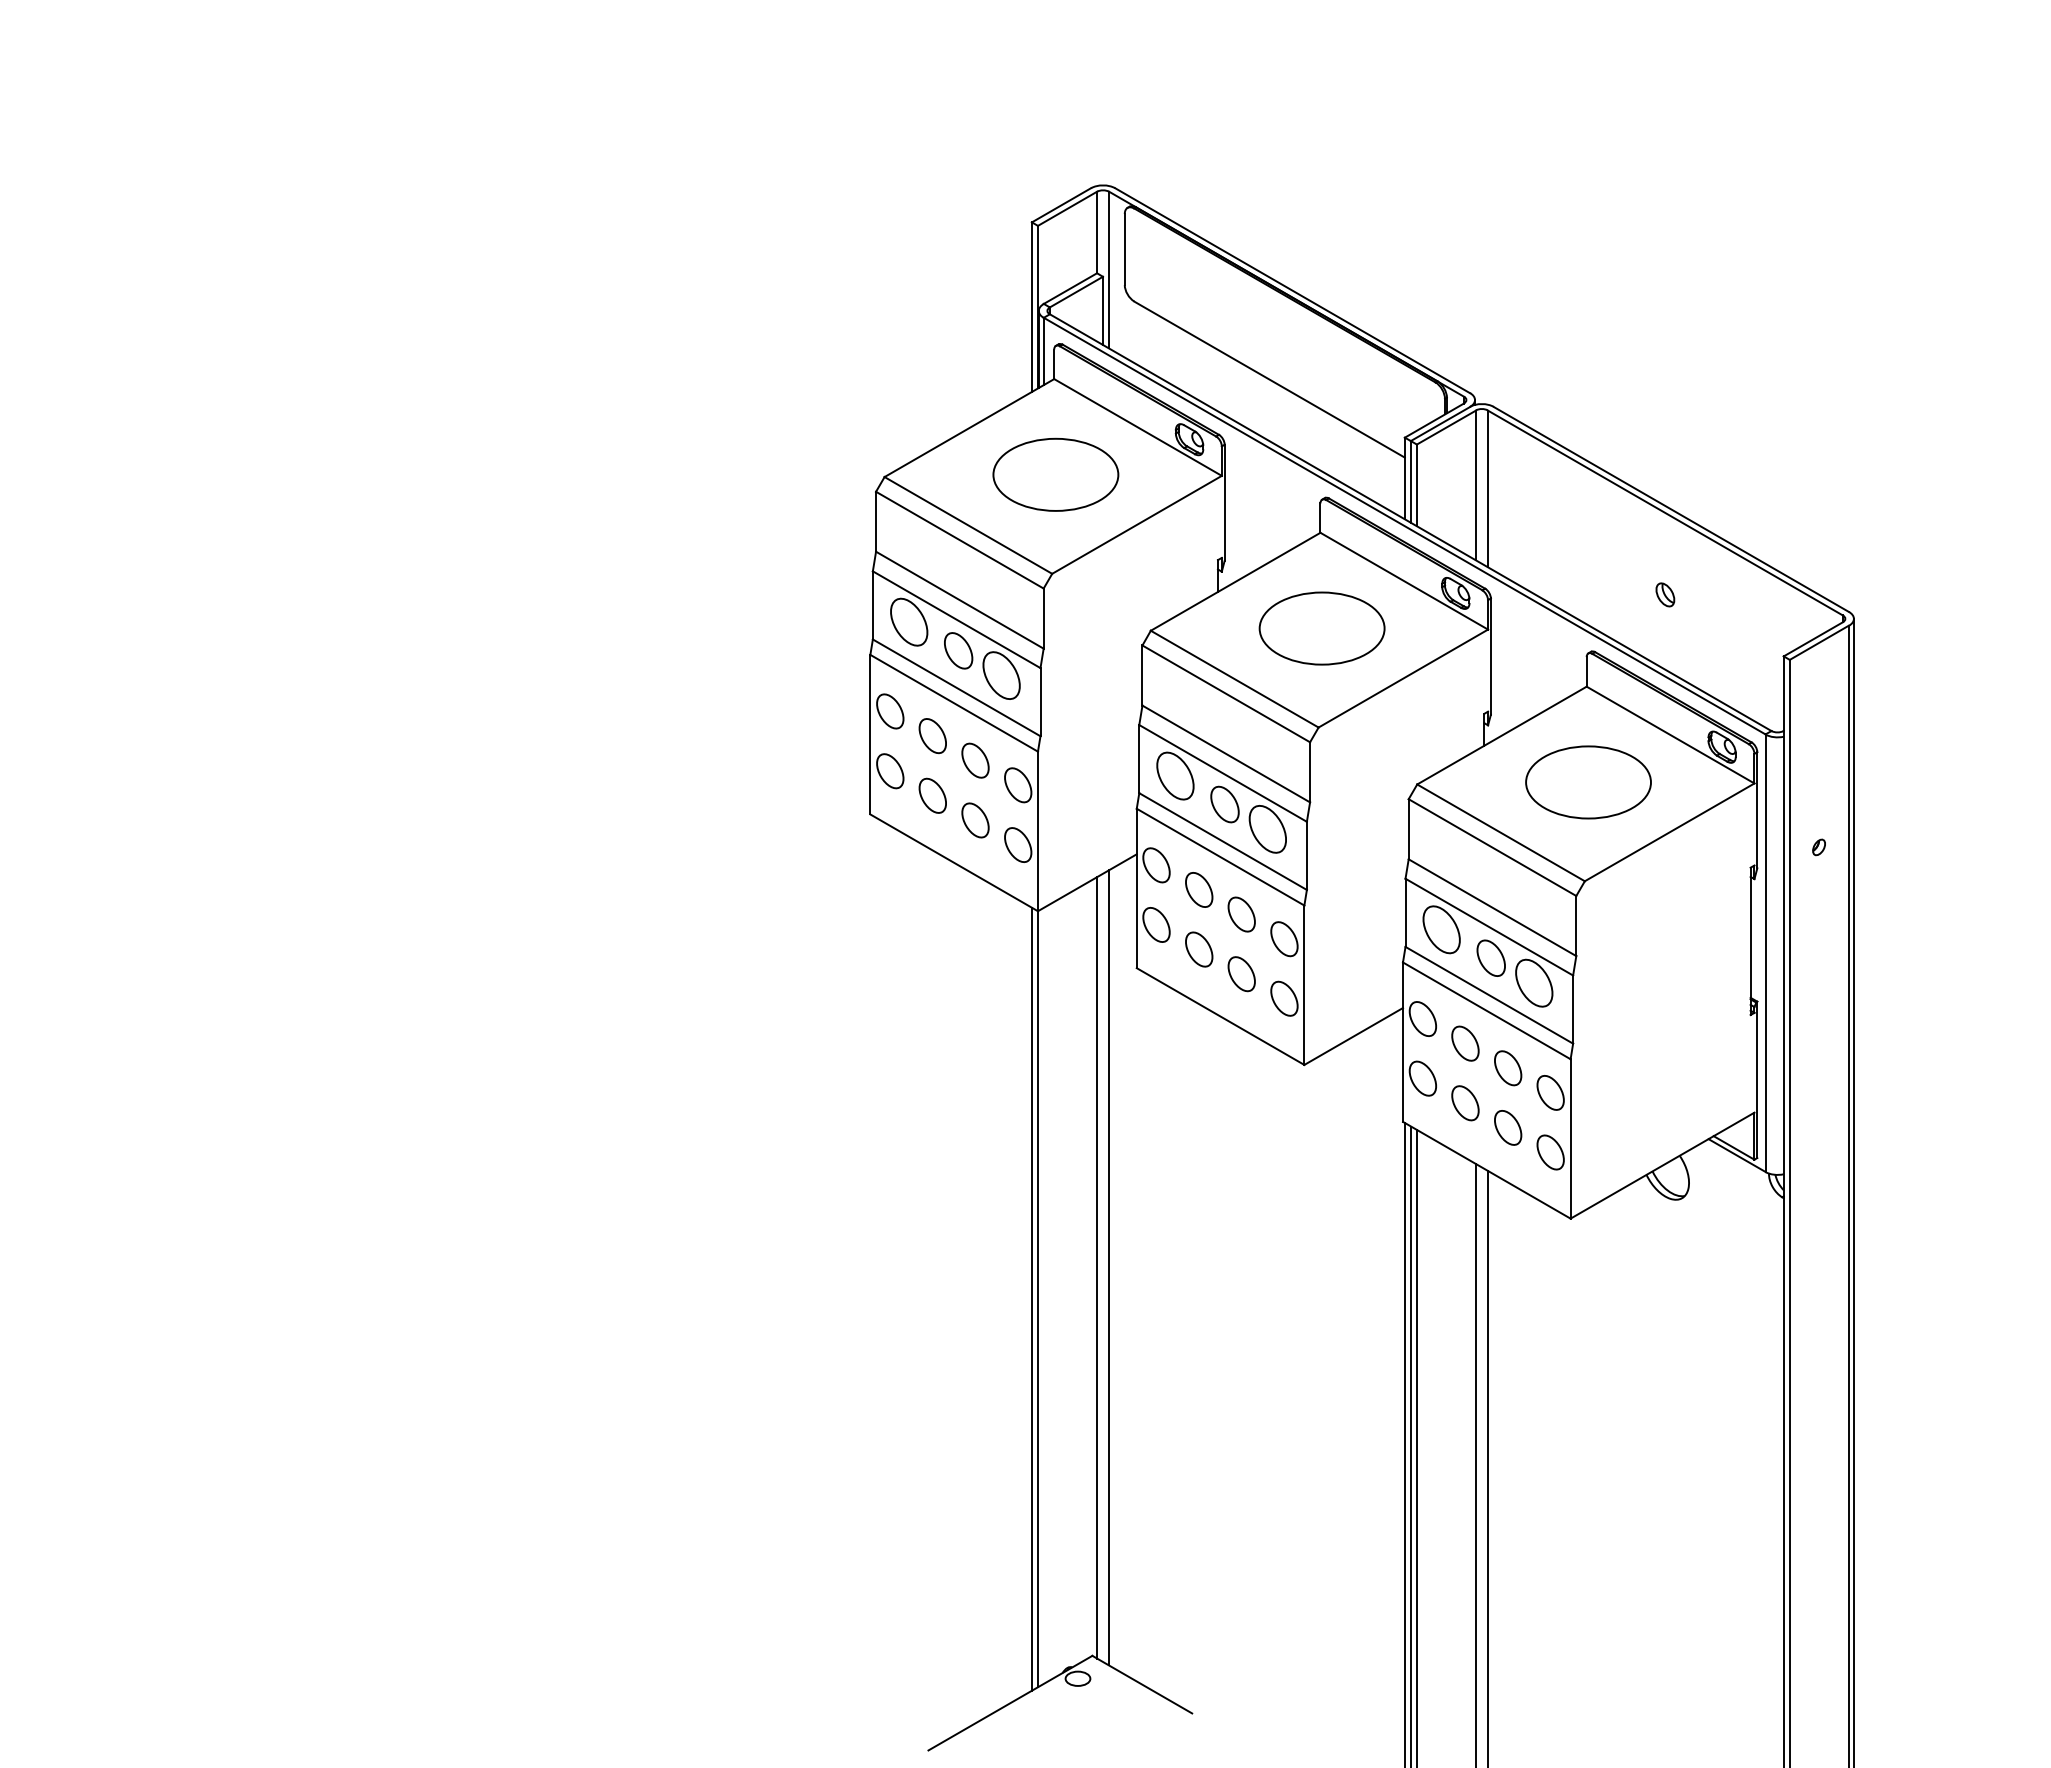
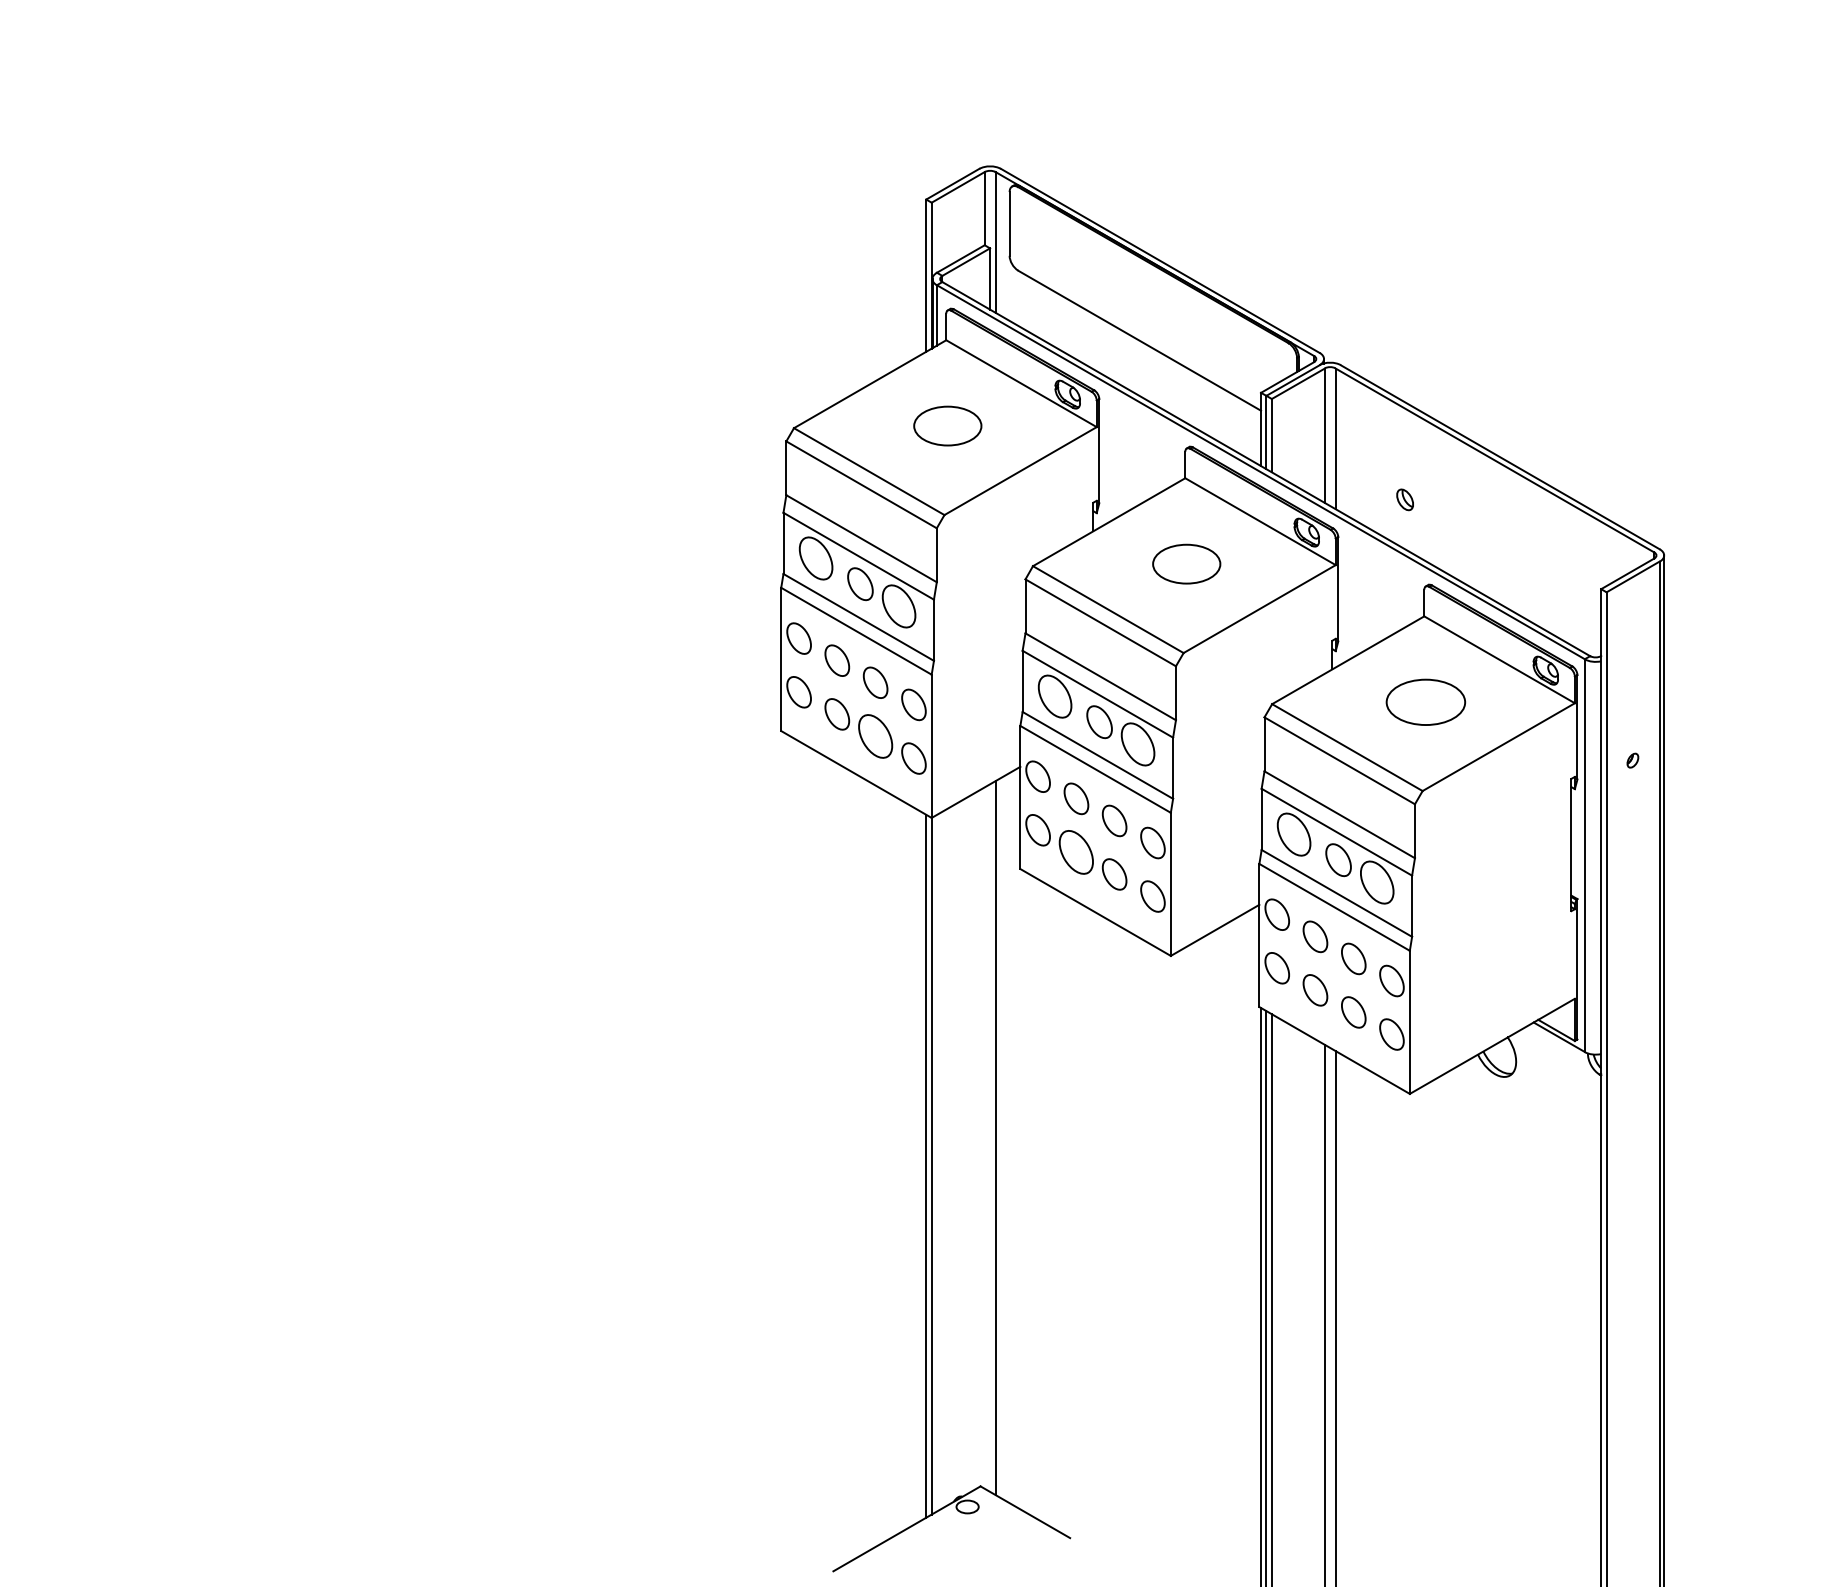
part: (1055, 474) -> (947, 425), size x0.6
part: (1665, 594) -> (1405, 499), moved
part: (1321, 628) -> (1186, 564), size x0.6
part: (1588, 782) -> (1425, 702), size x0.7
part: (975, 820) -> (875, 736), size x1.4
part: (1199, 949) -> (1076, 852), size x1.4
line: (1097, 1267) -> (985, 1137), removed

